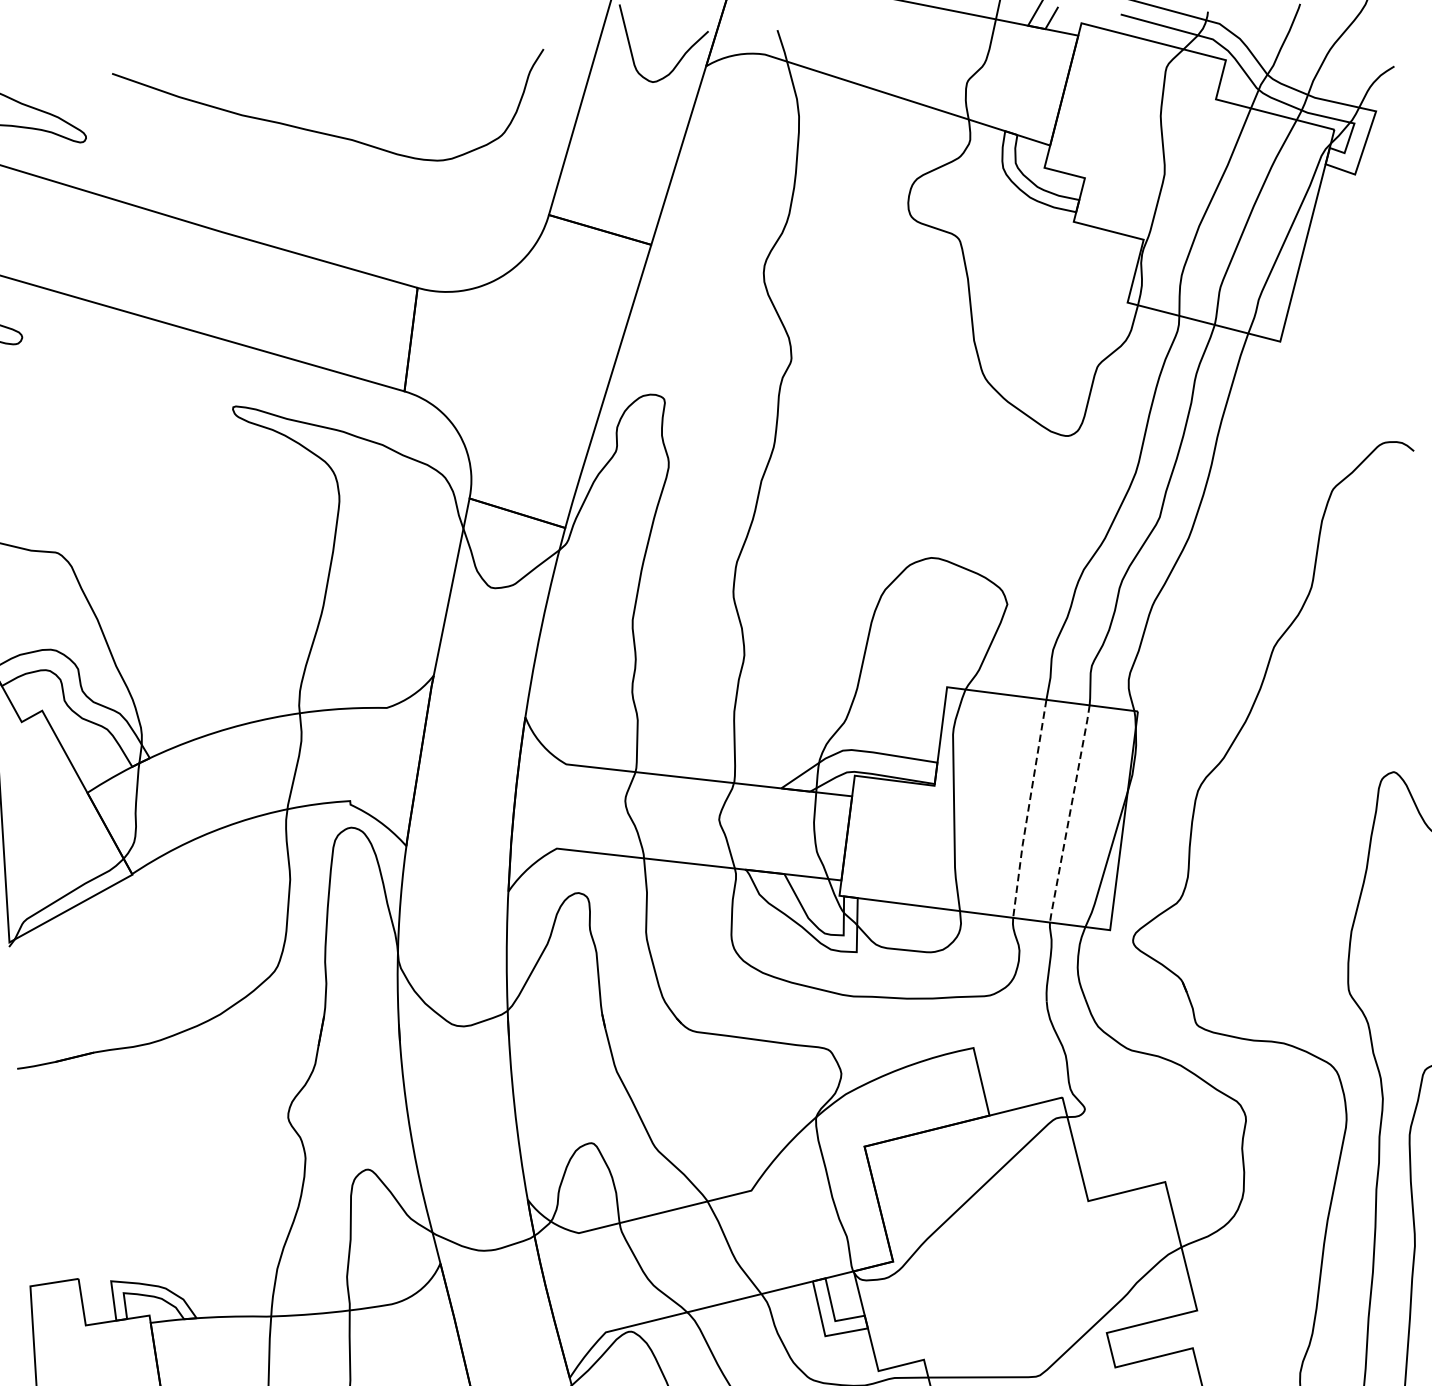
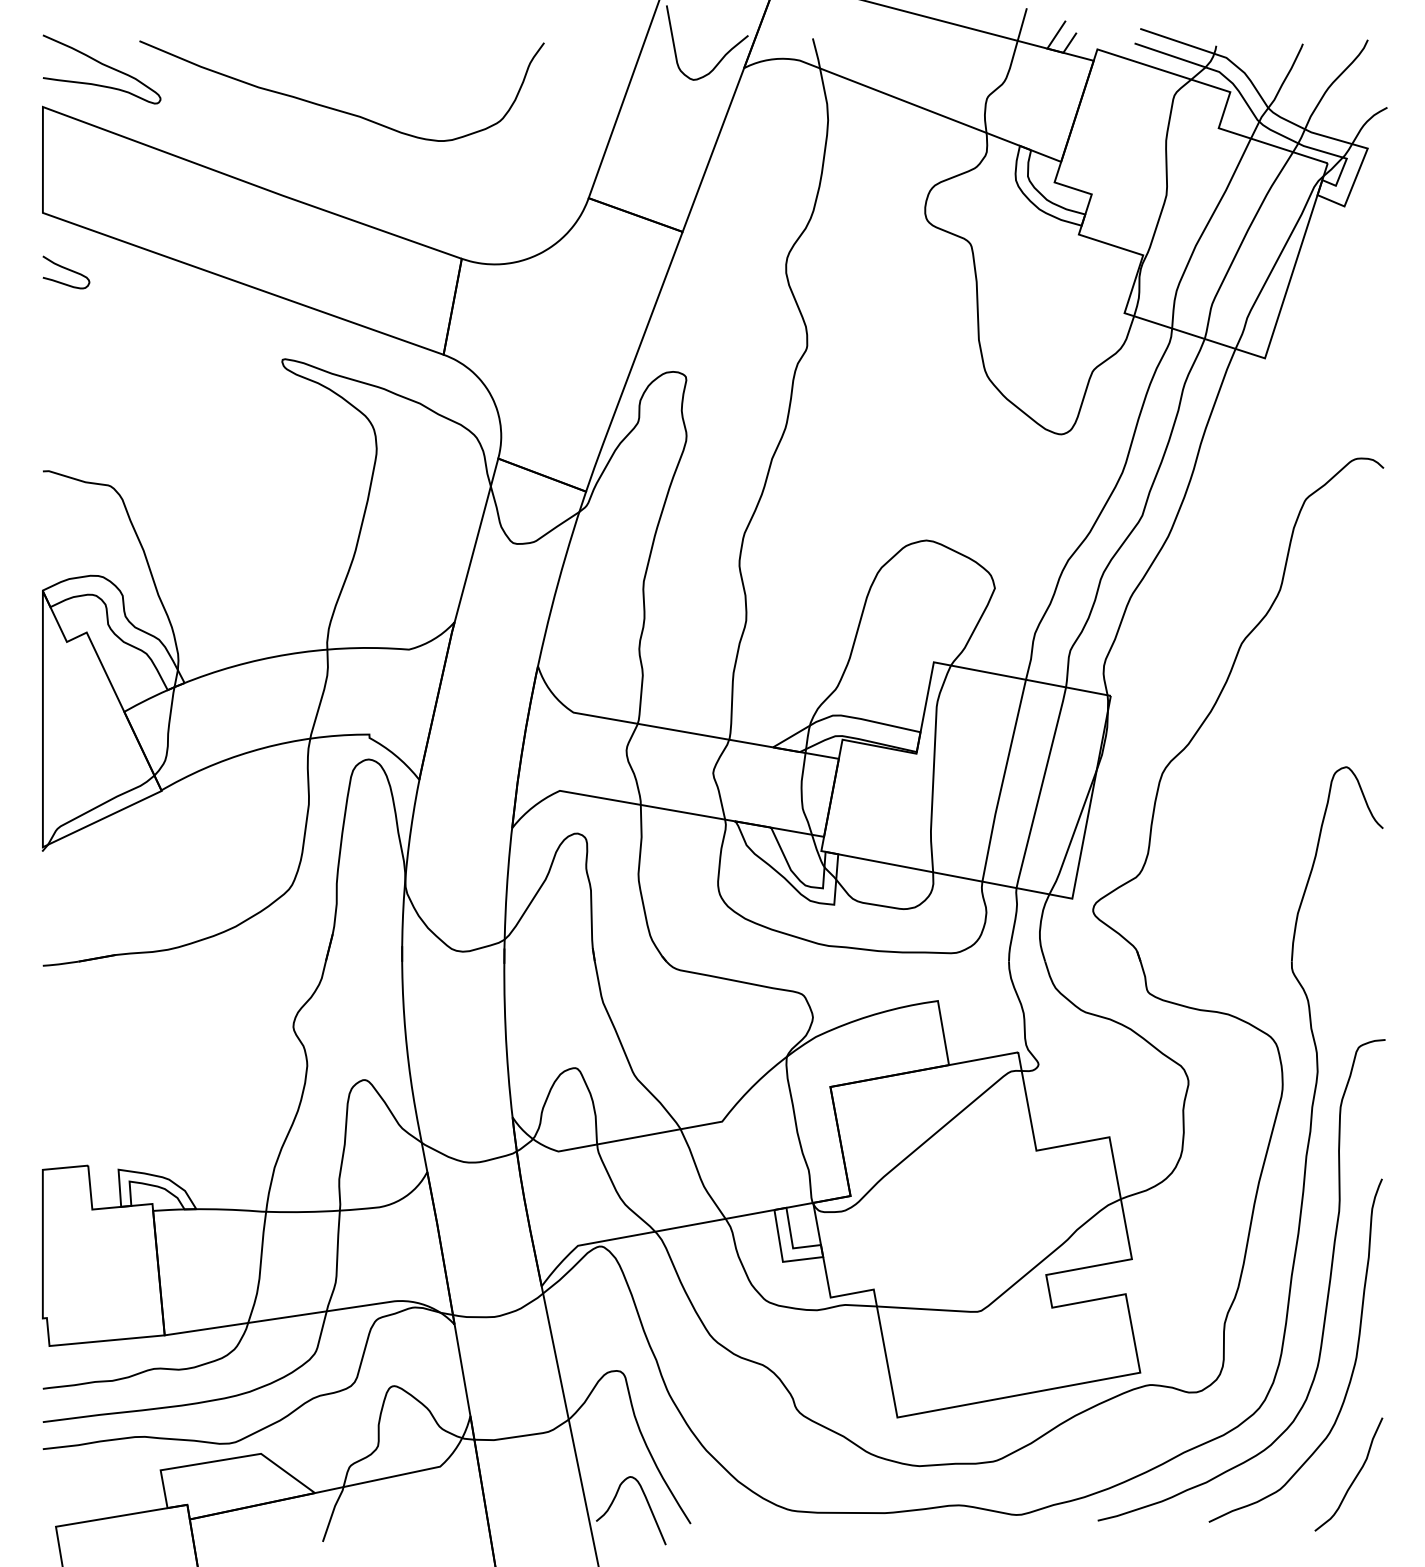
curve: (325, 132) -> (335, 108), moved
line: (1028, 809) -> (1002, 781), dashed -> solid
line: (1070, 814) -> (1041, 788), dashed -> solid

